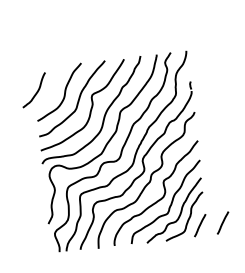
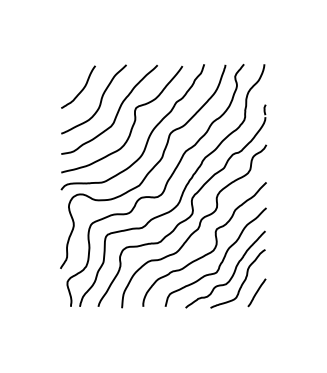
curve: (36, 91) -> (81, 89), moved
line: (222, 222) -> (286, 292), removed

